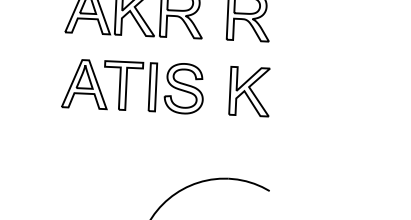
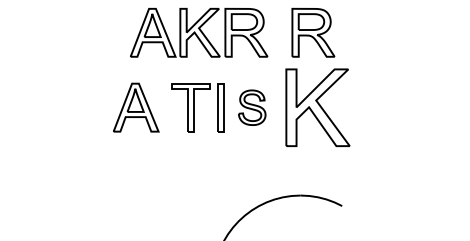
part: (85, 84) -> (136, 107), moved
part: (184, 88) -> (252, 107), size x0.7
part: (249, 91) -> (317, 107), size x1.6

